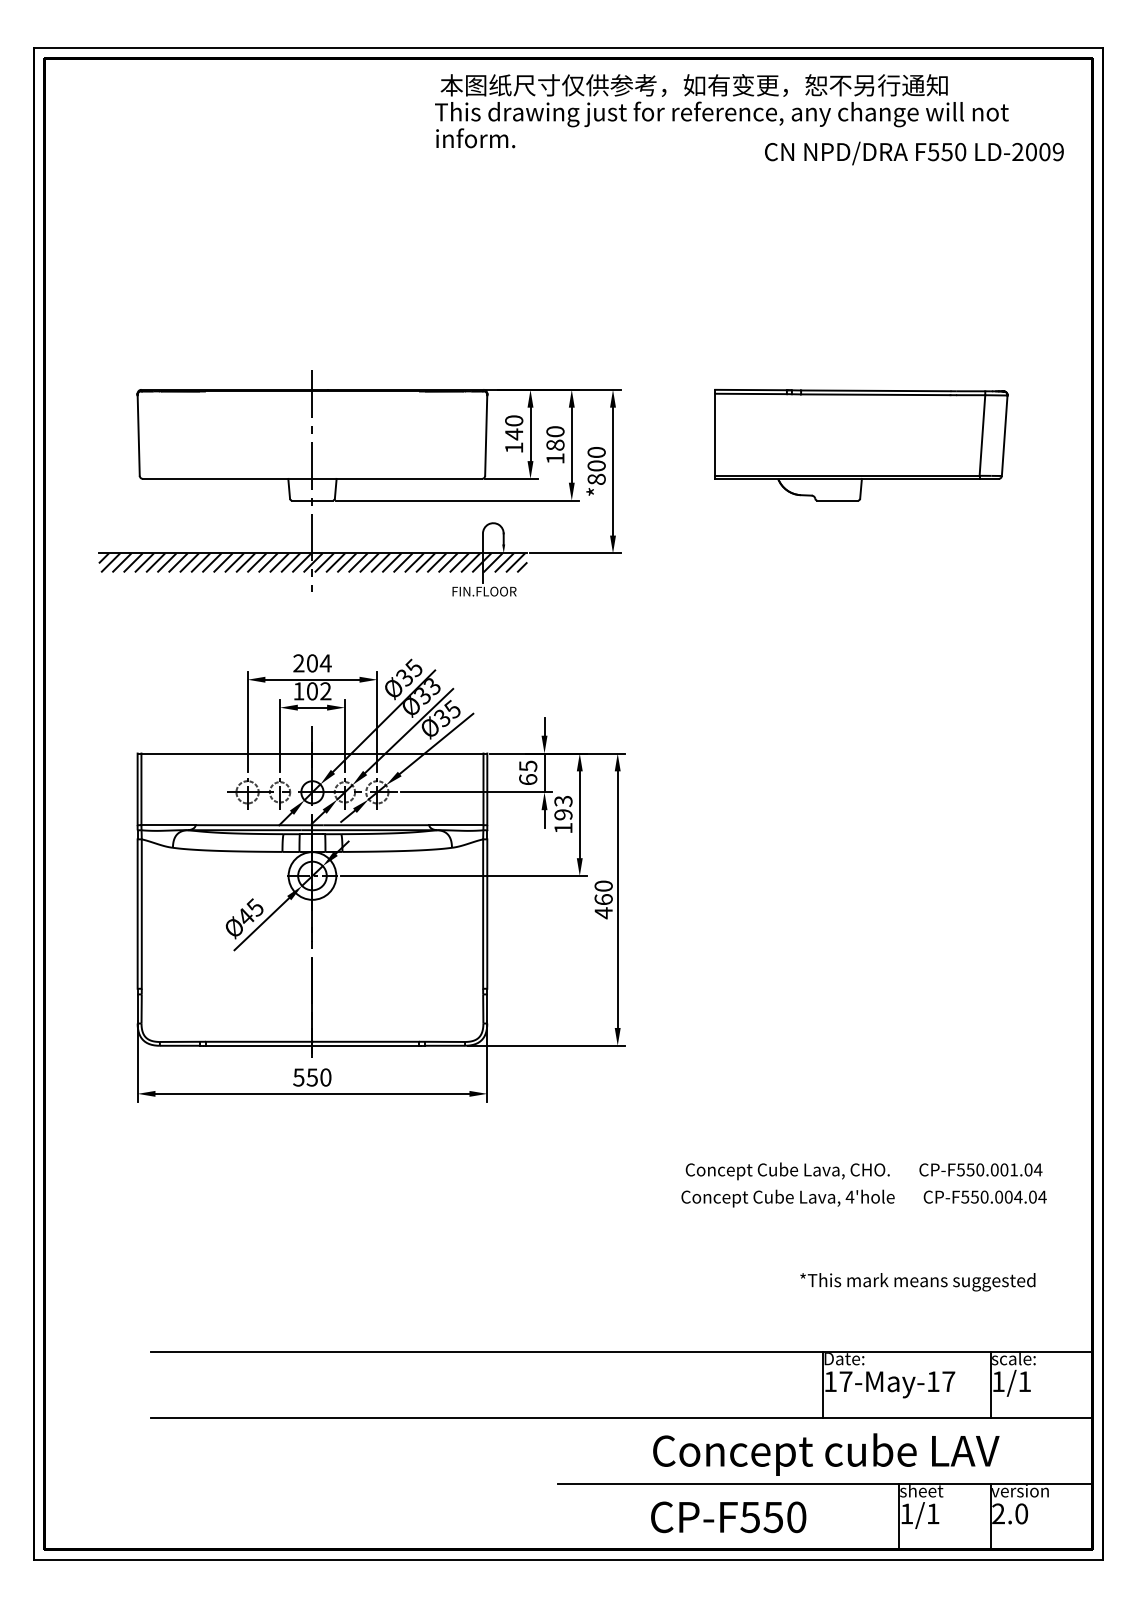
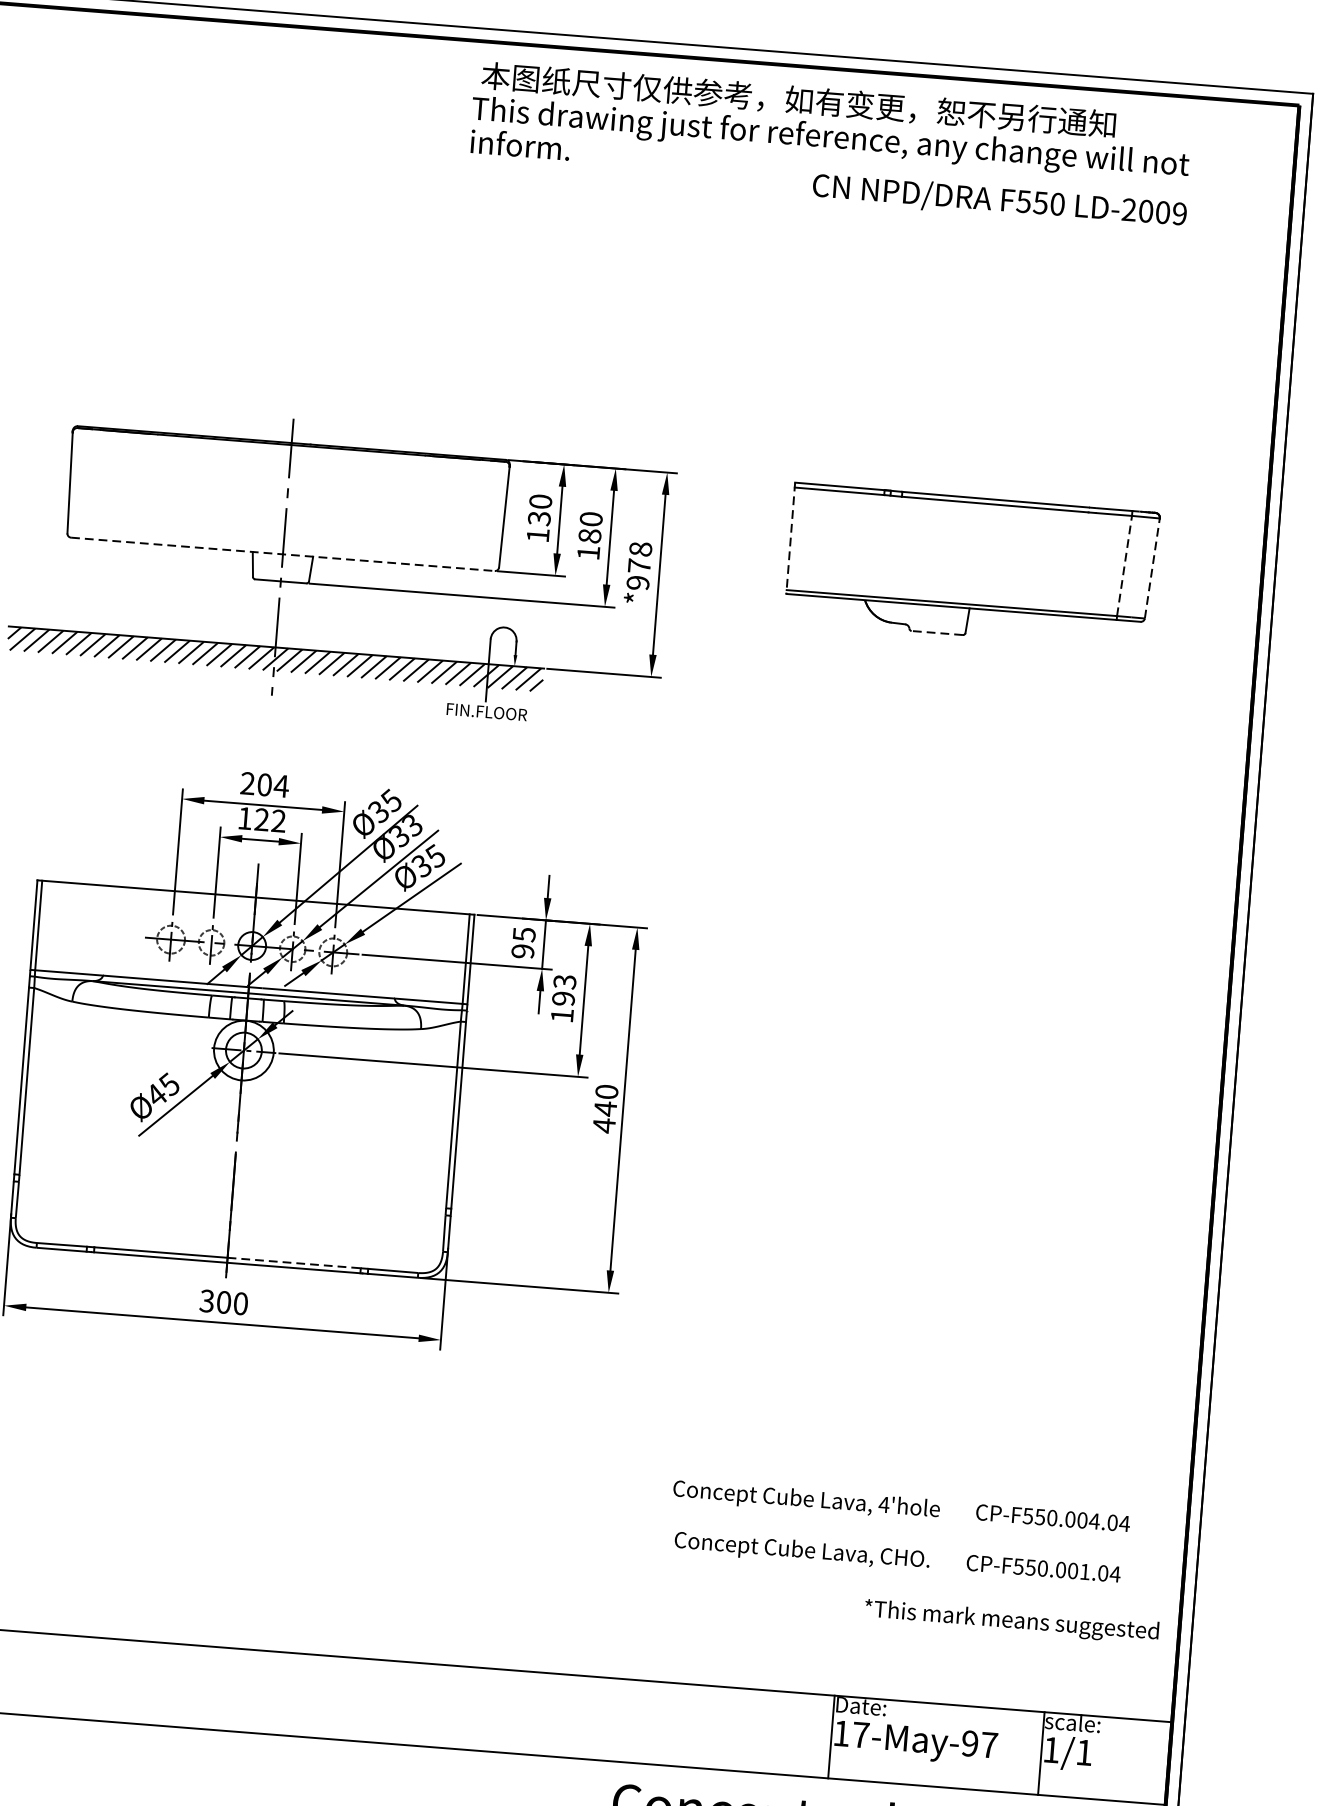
text: (914, 153) -> (999, 201), moved
text: (514, 434) -> (539, 518), 140 -> 130
line: (715, 434) -> (791, 538), solid -> dashed
line: (982, 435) -> (1124, 565), solid -> dashed
line: (1004, 435) -> (1152, 568), solid -> dashed
text: (596, 465) -> (639, 565), *800 -> *978
line: (312, 478) -> (283, 553), solid -> dashed
line: (837, 500) -> (937, 632), solid -> dashed
text: (311, 691) -> (260, 819), 102 -> 122
text: (528, 779) -> (523, 951), 65 -> 95
text: (603, 899) -> (605, 1108), 460 -> 440
line: (366, 1041) -> (295, 1262), solid -> dashed
text: (305, 1077) -> (215, 1301), 550 -> 300
text: (863, 1171) -> (896, 1559), moved
text: (917, 1282) -> (1011, 1622), moved
text: (933, 1381) -> (970, 1743), 17-May-17 -> 17-May-97

